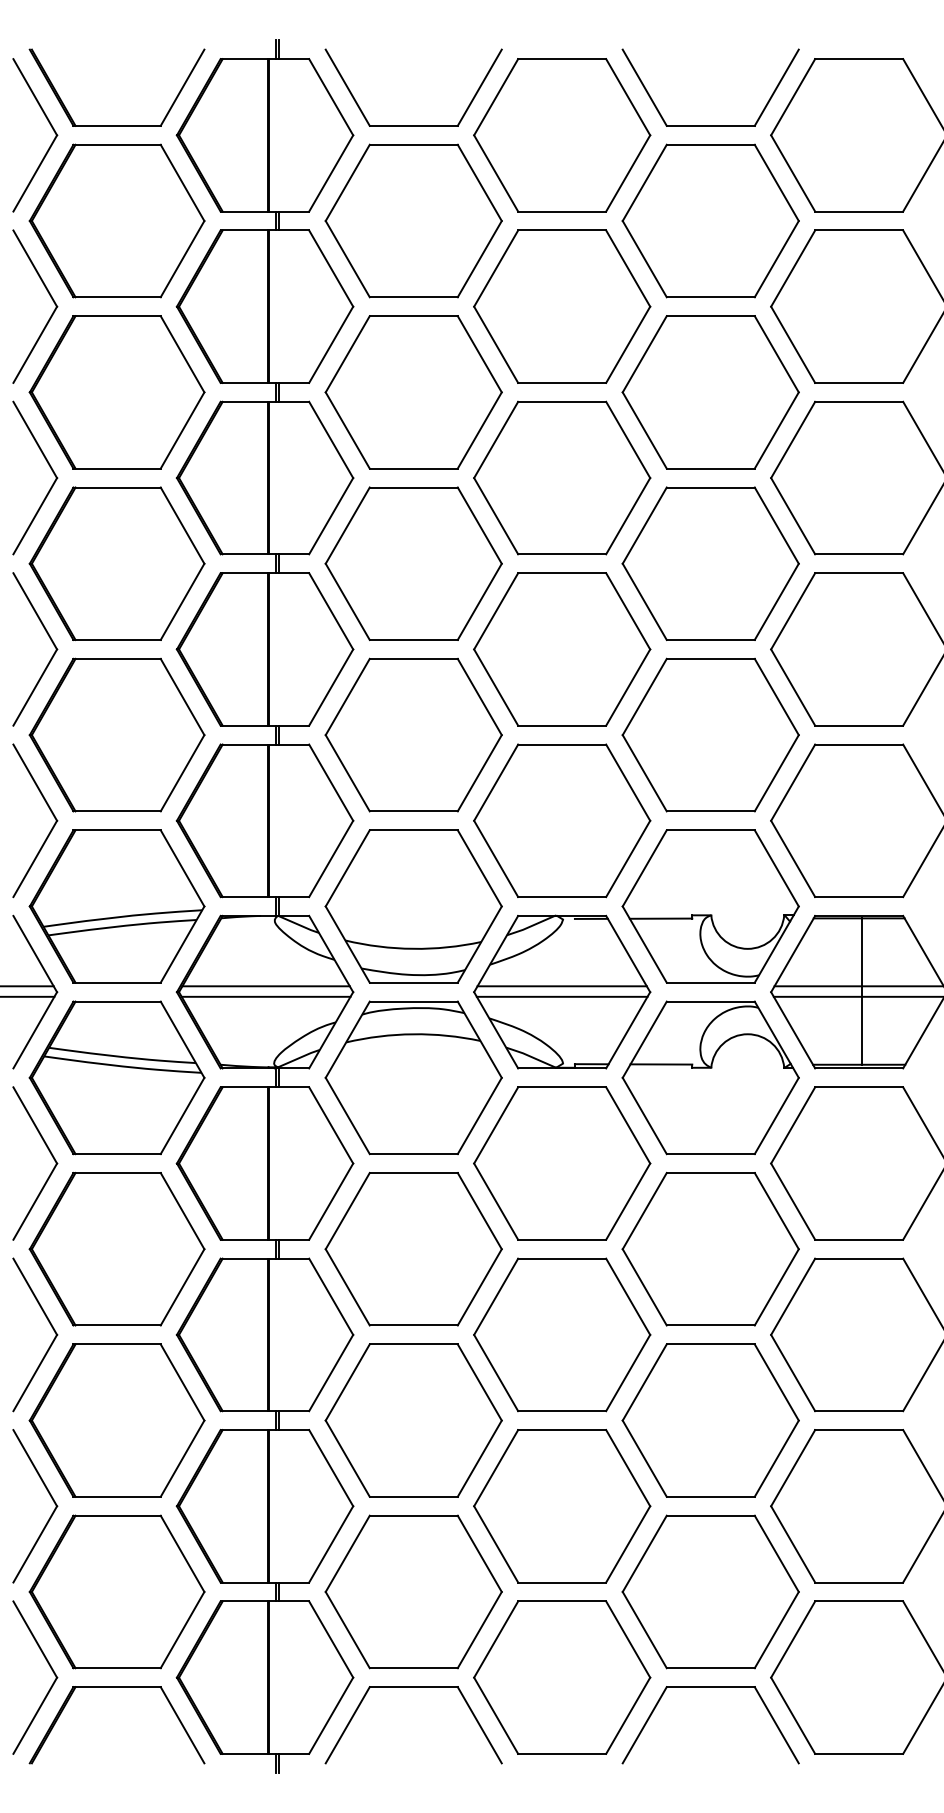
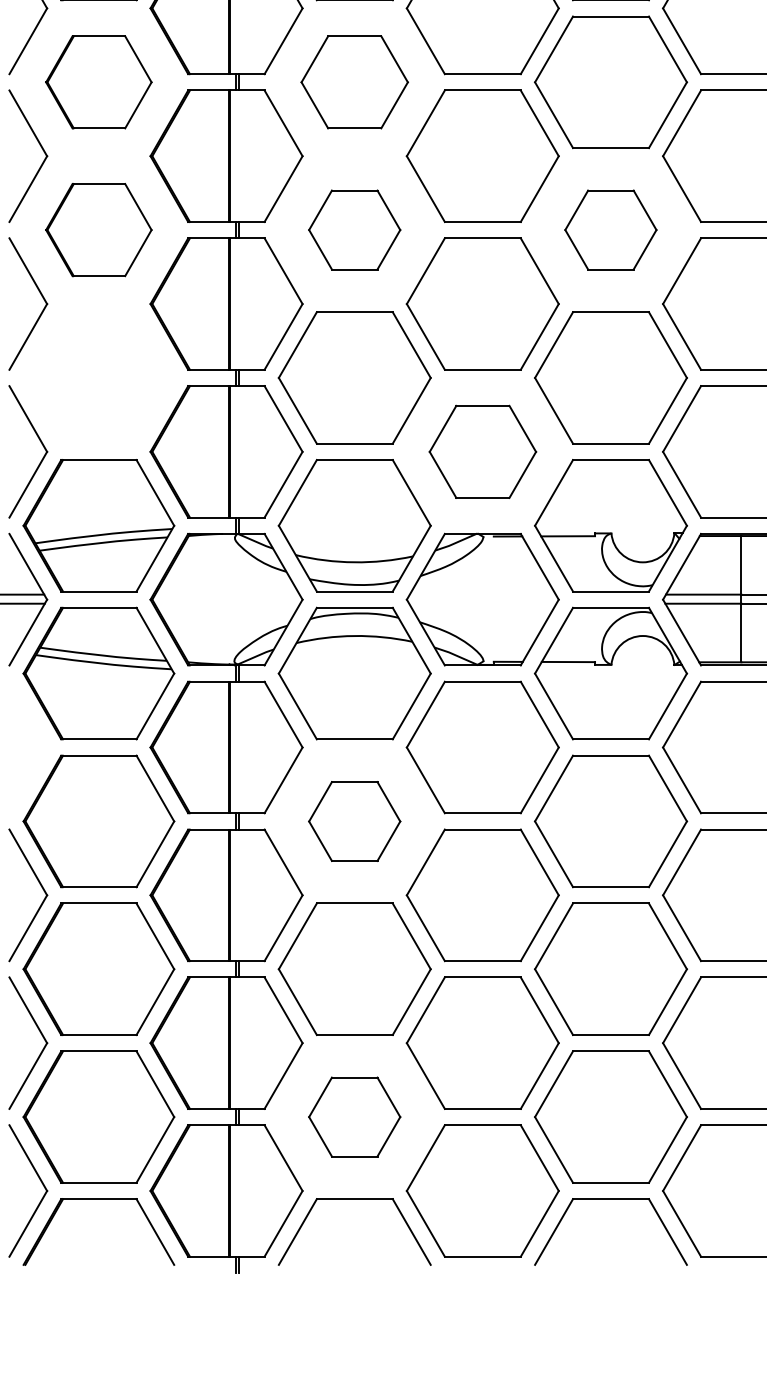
part: (116, 392) -> (98, 82), size x0.7
part: (413, 392) -> (354, 82), size x0.7
part: (116, 563) -> (98, 229), size x0.7
part: (413, 563) -> (354, 229), size x0.6
part: (710, 563) -> (610, 229), size x0.6
part: (116, 734) -> (98, 377), removed
part: (562, 820) -> (483, 451), size x0.7
line: (265, 986) -> (226, 594), removed
line: (561, 986) -> (482, 594), removed
line: (265, 996) -> (226, 603), removed
line: (561, 996) -> (482, 603), removed
part: (50, 1154) -> (41, 739), removed
part: (413, 1249) -> (354, 821), size x0.6
part: (413, 1591) -> (354, 1116), size x0.6

